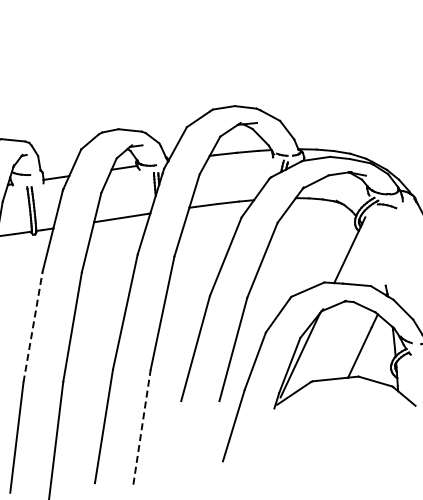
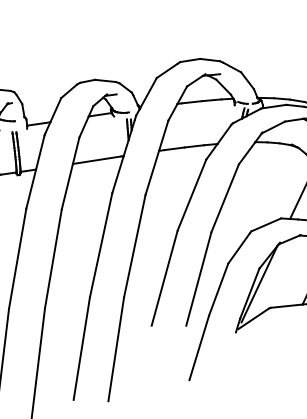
line: (33, 326) -> (18, 258), dashed -> solid
line: (142, 427) -> (116, 349), dashed -> solid

